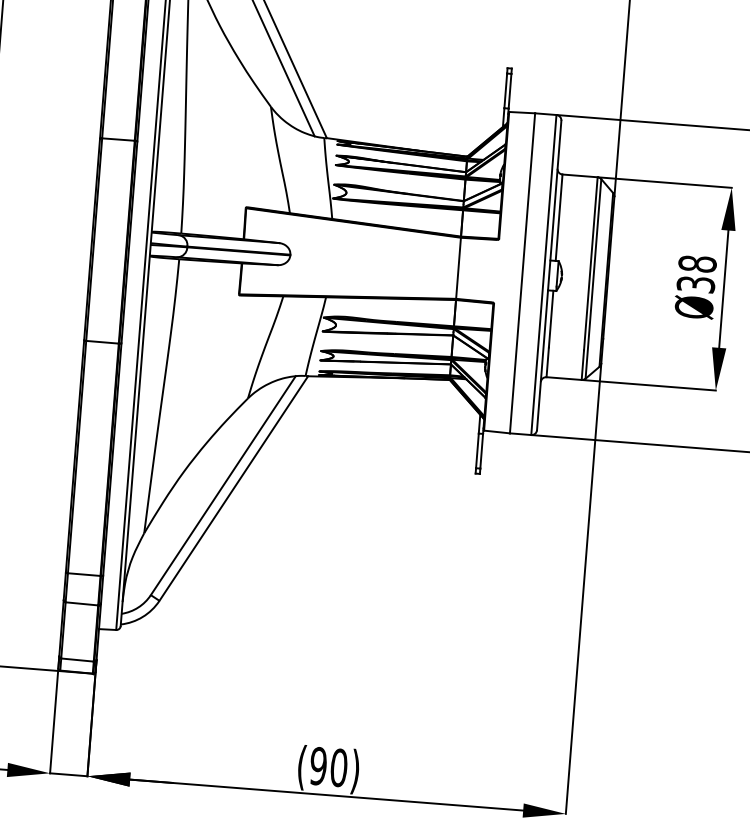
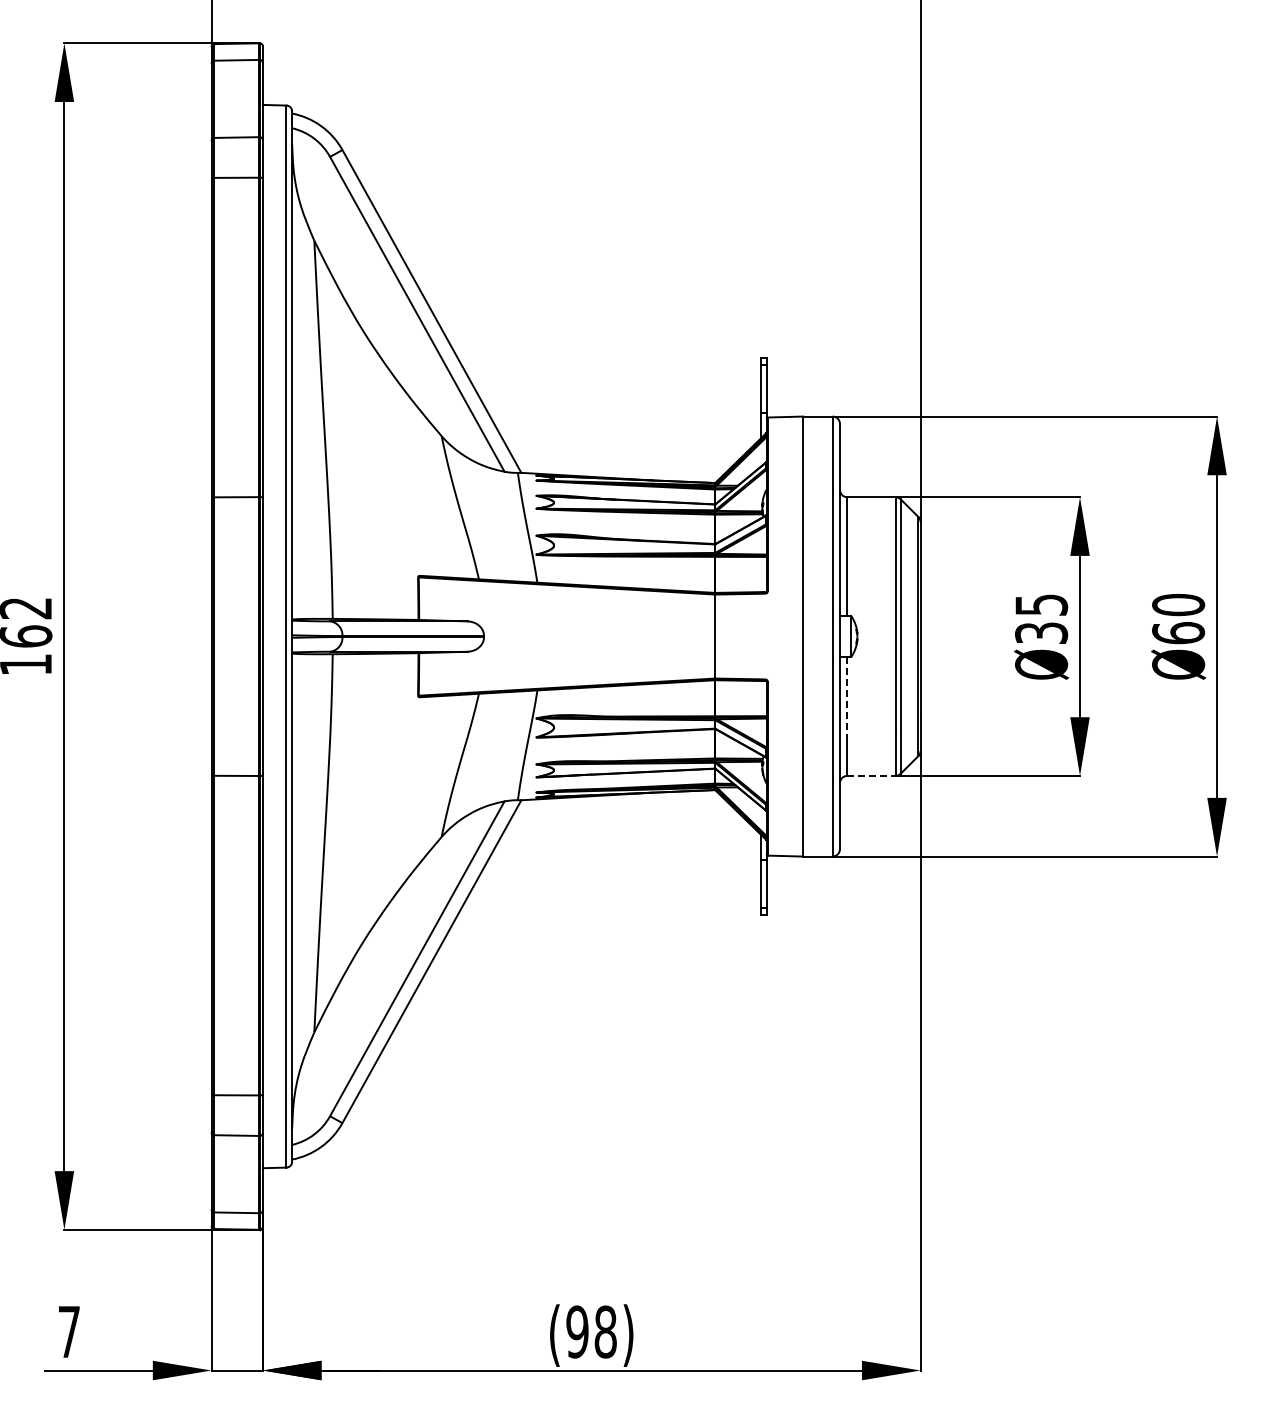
text: (697, 264) -> (1041, 605), Ø38 -> Ø35
line: (551, 319) -> (847, 696), solid -> dashed
line: (564, 378) -> (871, 775), solid -> dashed
text: (338, 767) -> (605, 1331), (90) -> (98)

